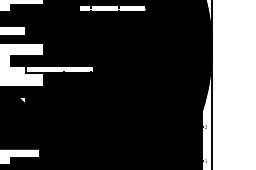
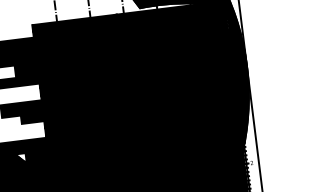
fill: (112, 8) -> (118, 31), added
fill: (59, 69) -> (62, 114), added

